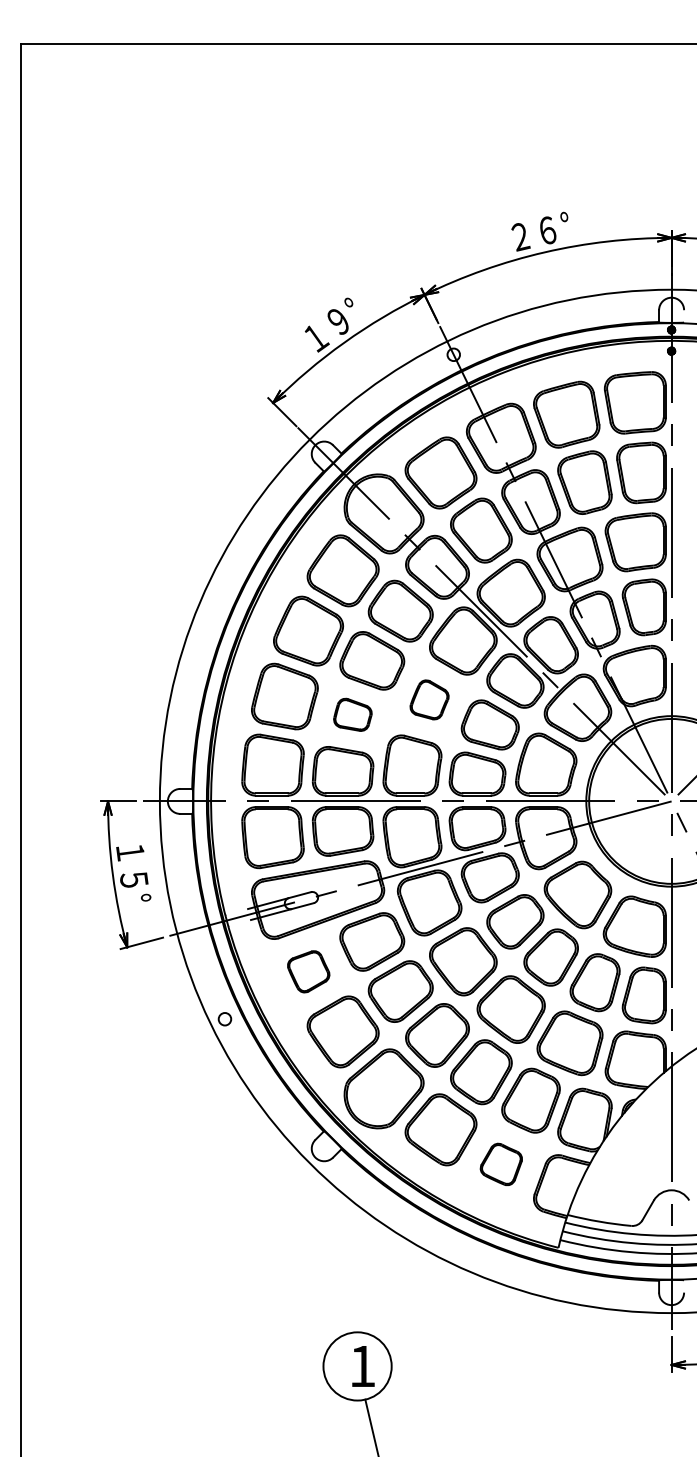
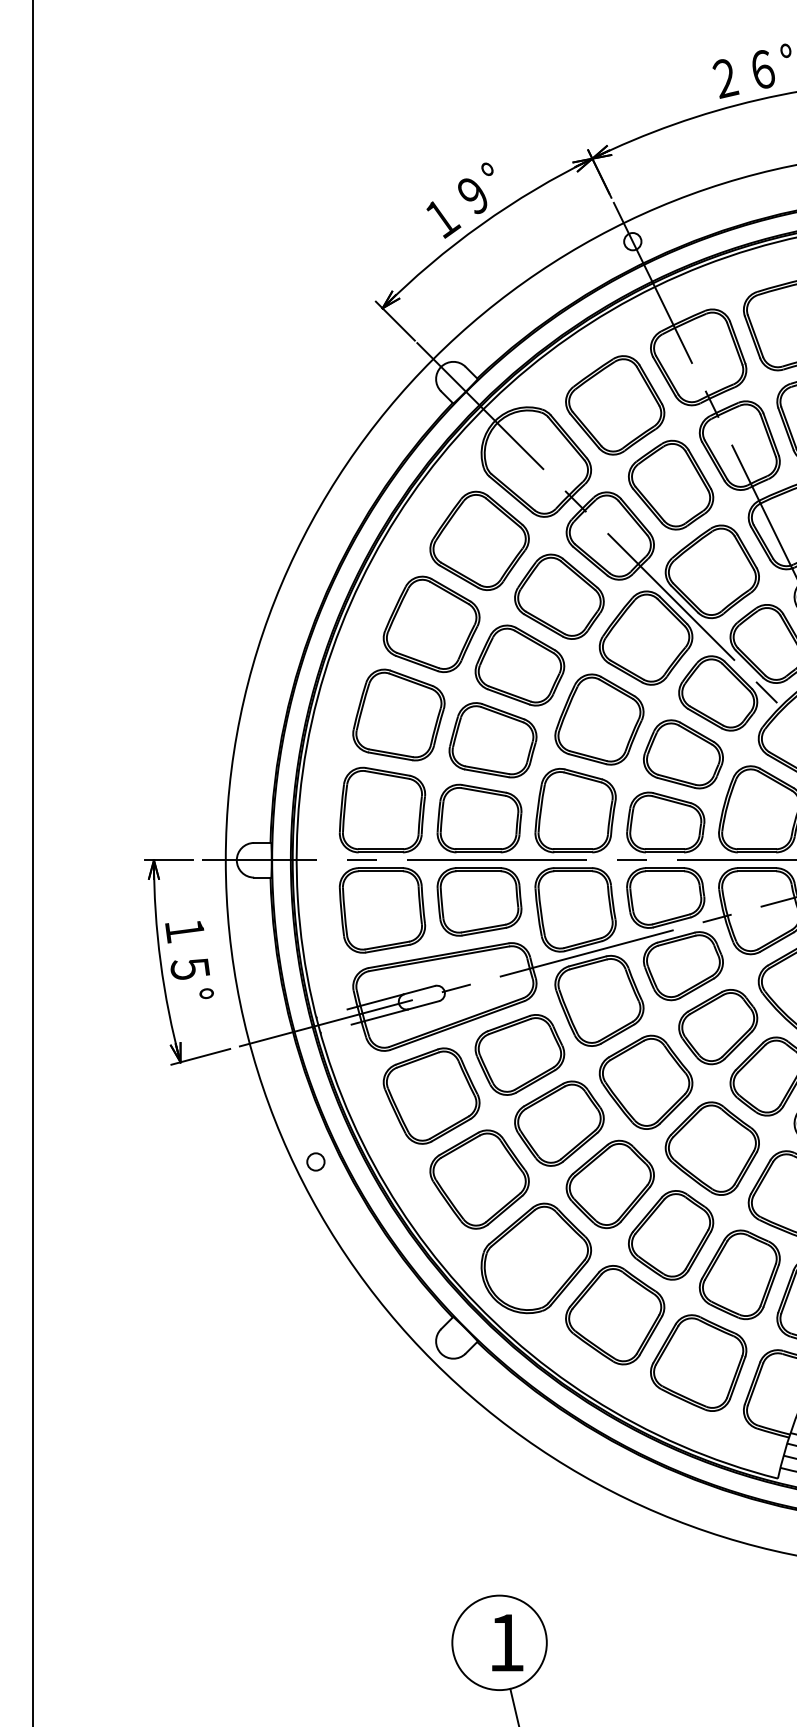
part: (429, 699) -> (599, 719), size x1.67
part: (352, 714) -> (492, 739), size x1.67
part: (308, 971) -> (431, 1095), size x1.67
part: (501, 1164) -> (698, 1363), size x1.67

